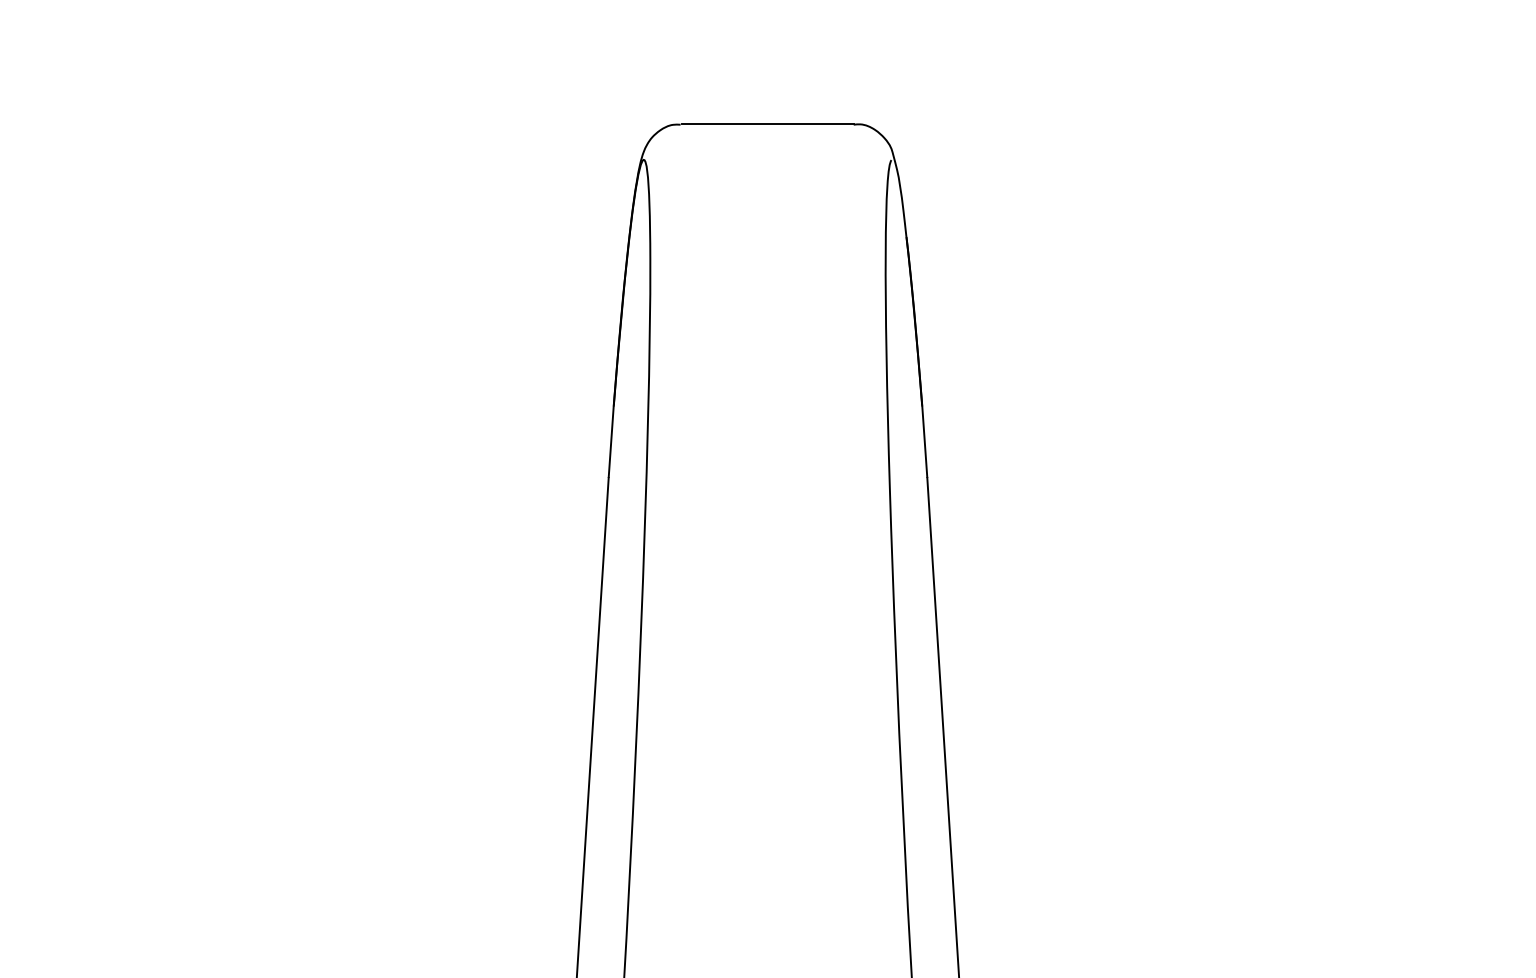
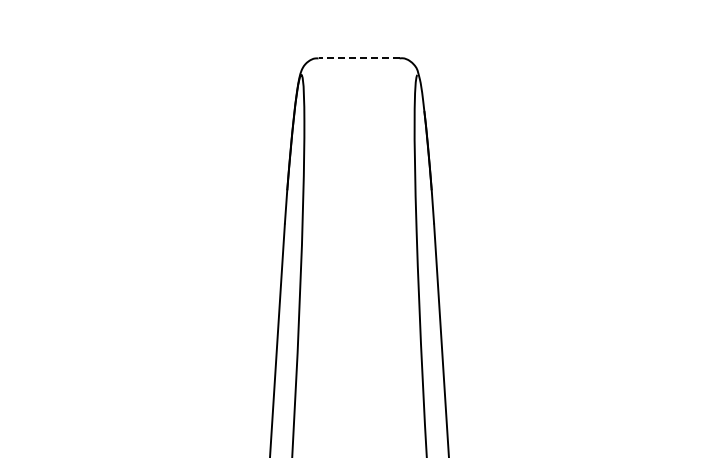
line: (768, 124) -> (359, 58), solid -> dashed

